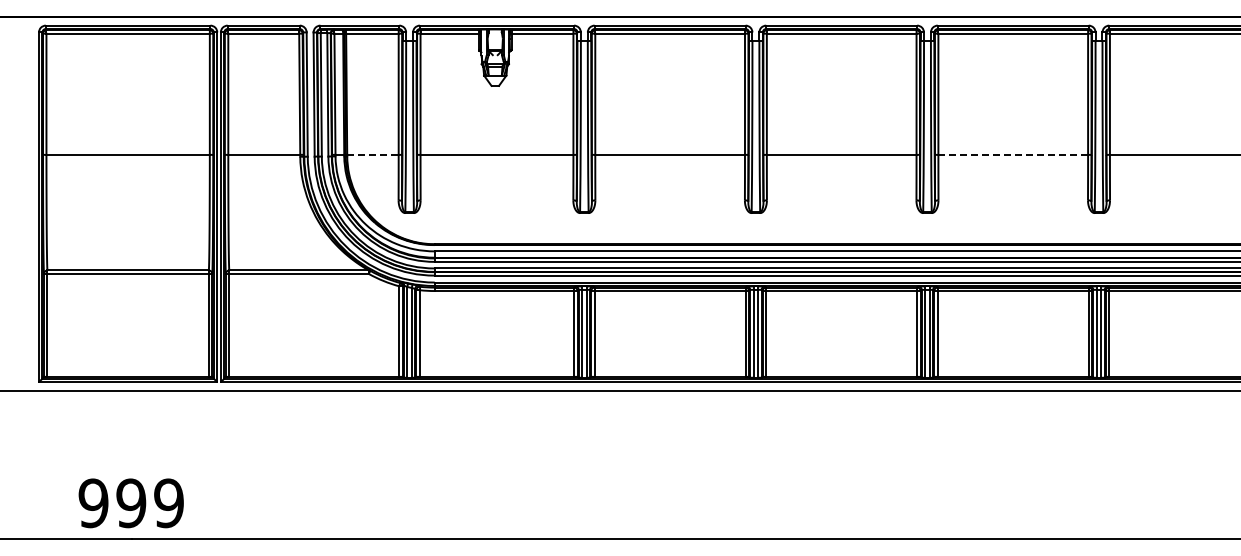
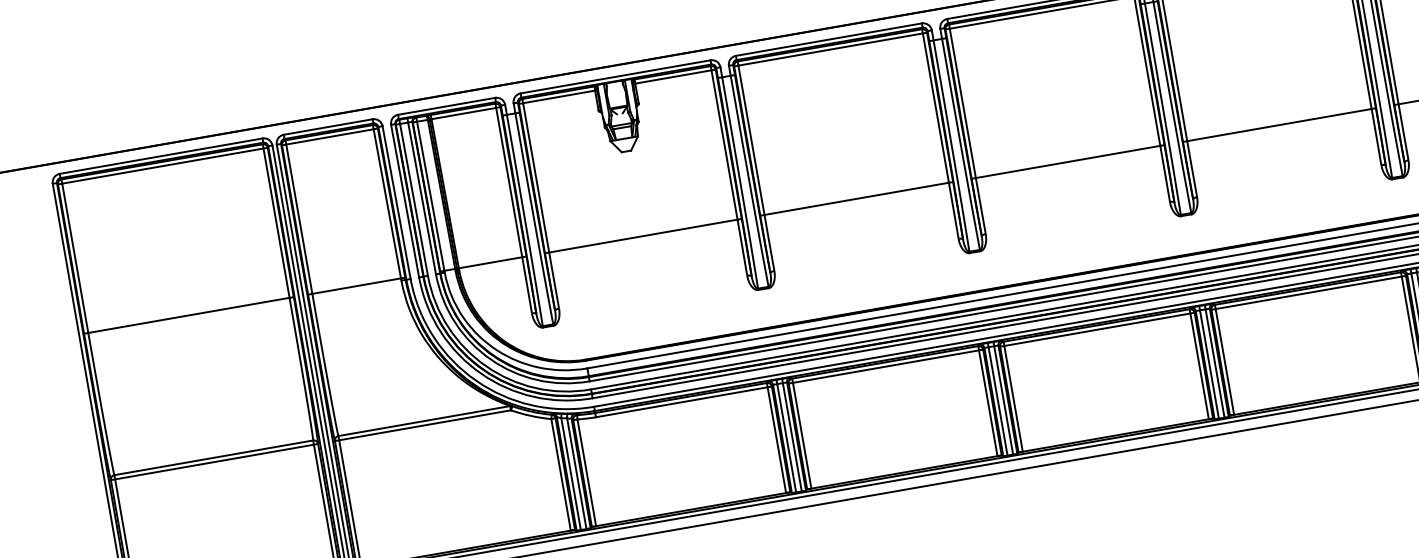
line: (372, 154) -> (489, 262), dashed -> solid
line: (1013, 154) -> (1279, 124), dashed -> solid

